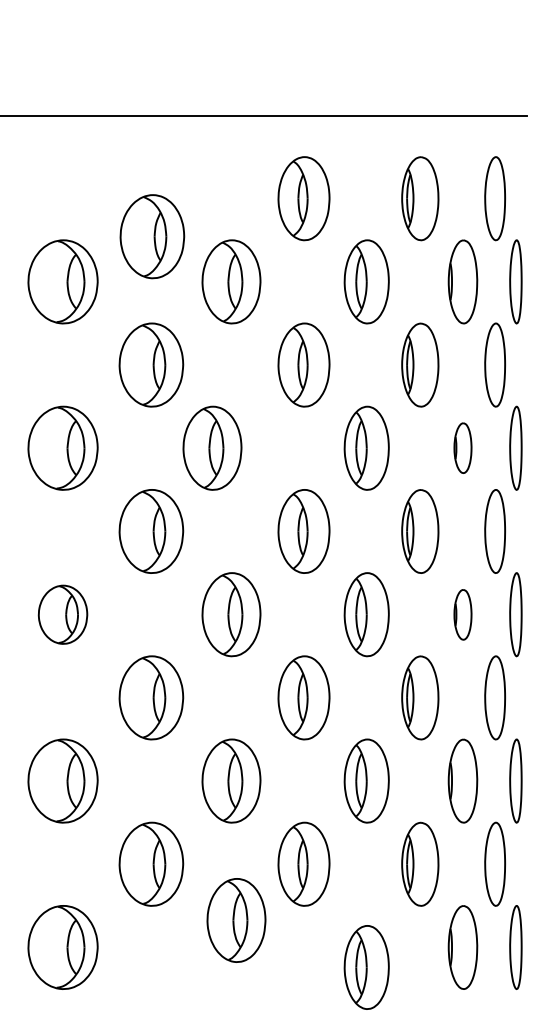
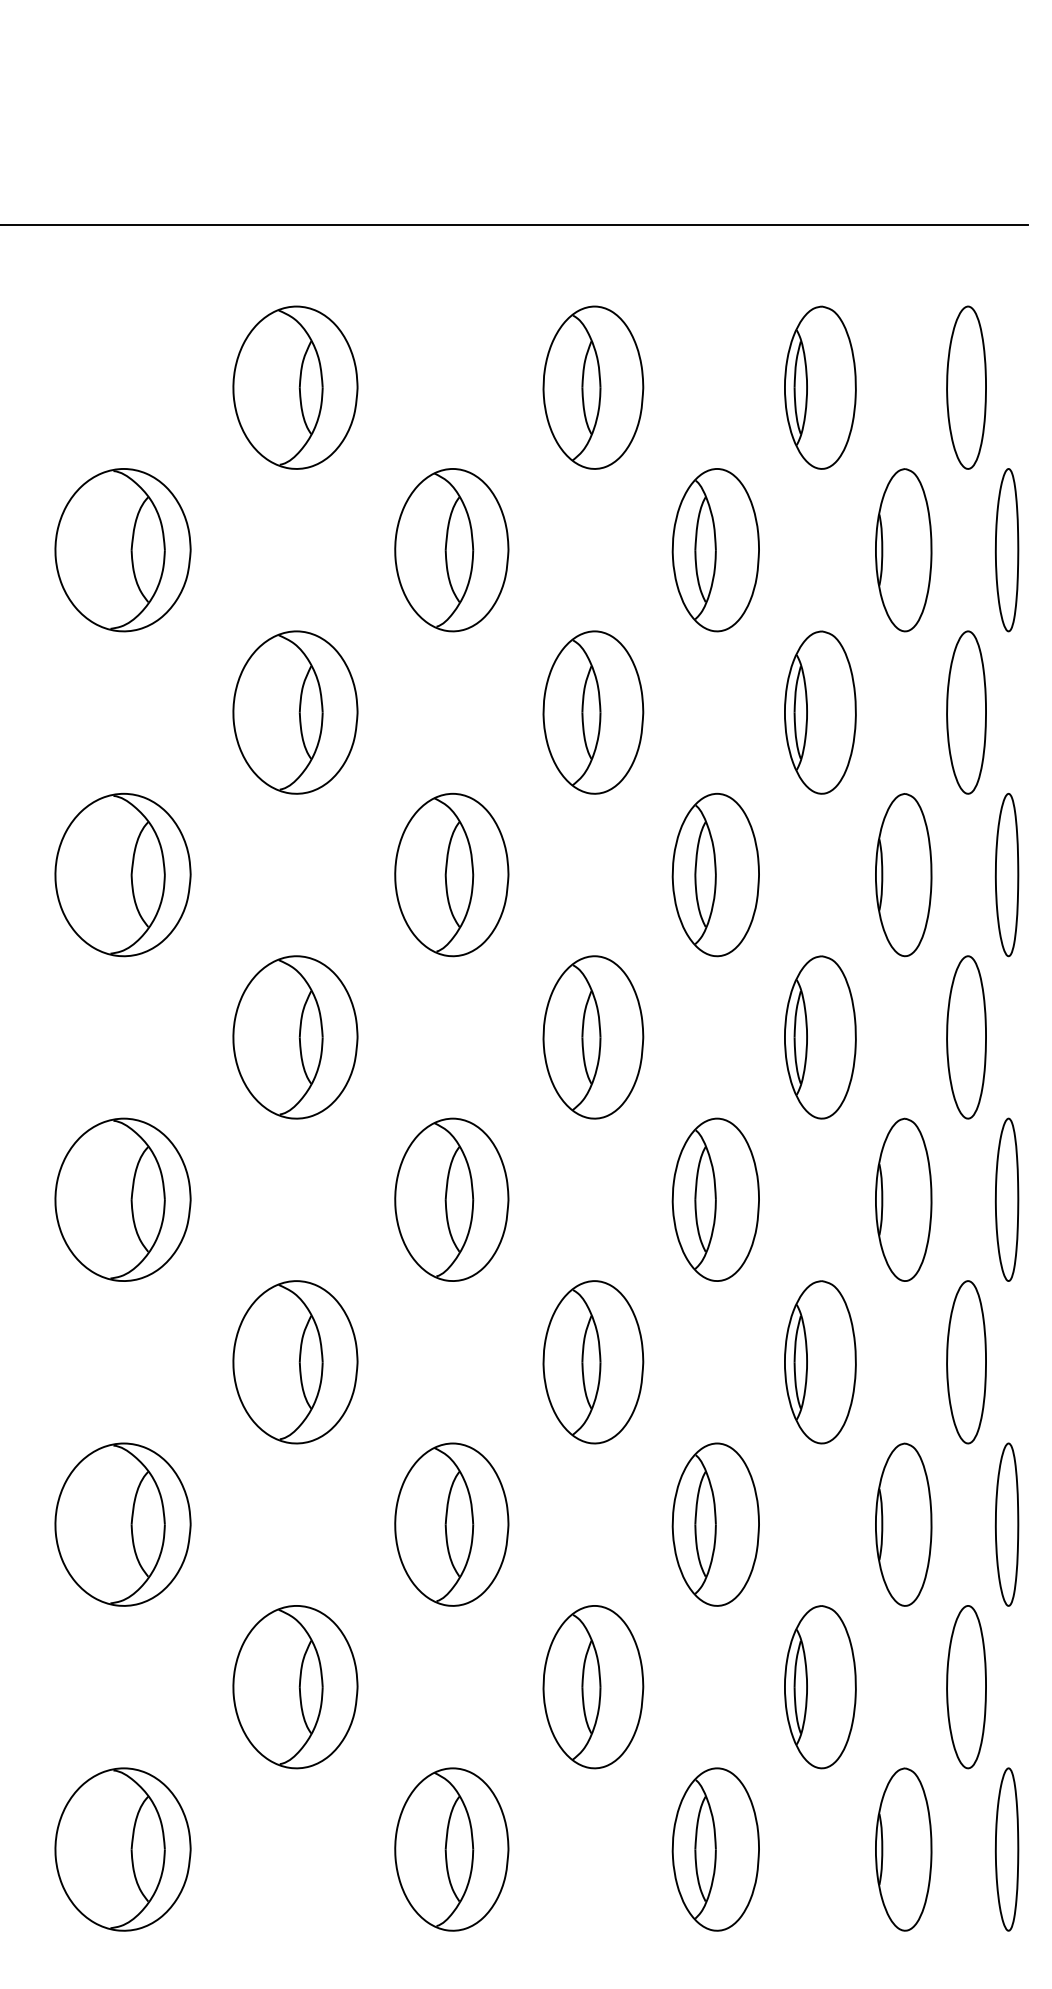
part: (152, 236) -> (295, 387), moved
part: (212, 447) -> (451, 873), moved
part: (462, 447) -> (902, 873), size x1.67
part: (62, 614) -> (121, 1199), size x1.43
part: (462, 614) -> (902, 1199), size x1.67
part: (236, 920) -> (451, 1849), moved
part: (366, 967) -> (715, 1849), moved

